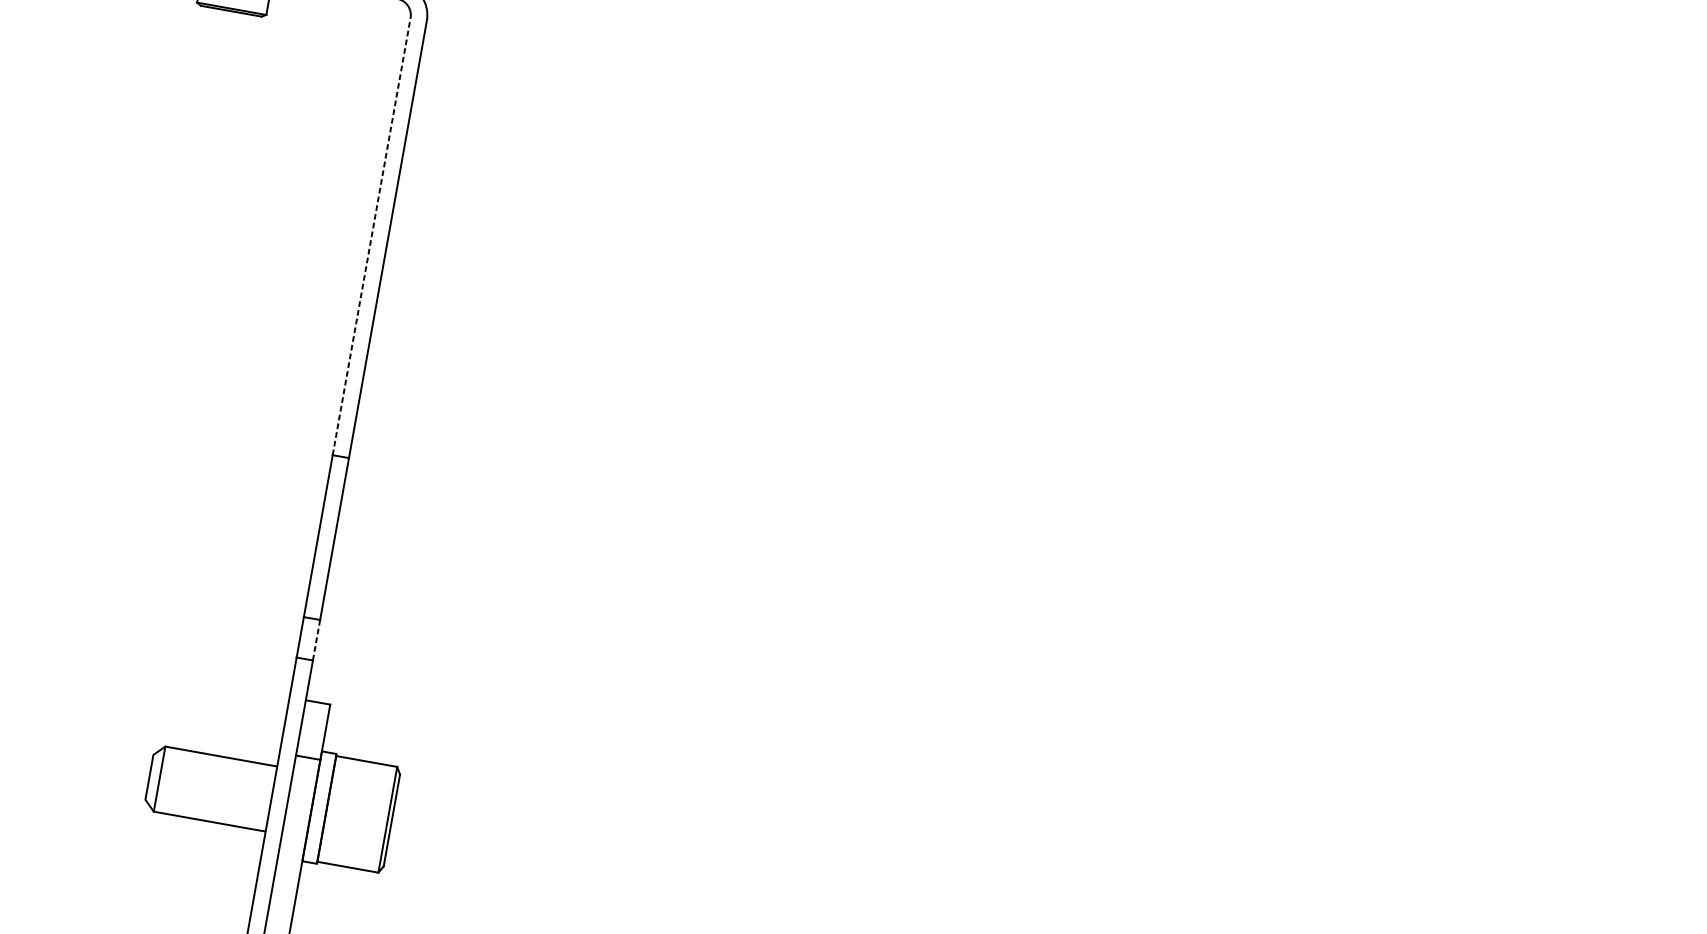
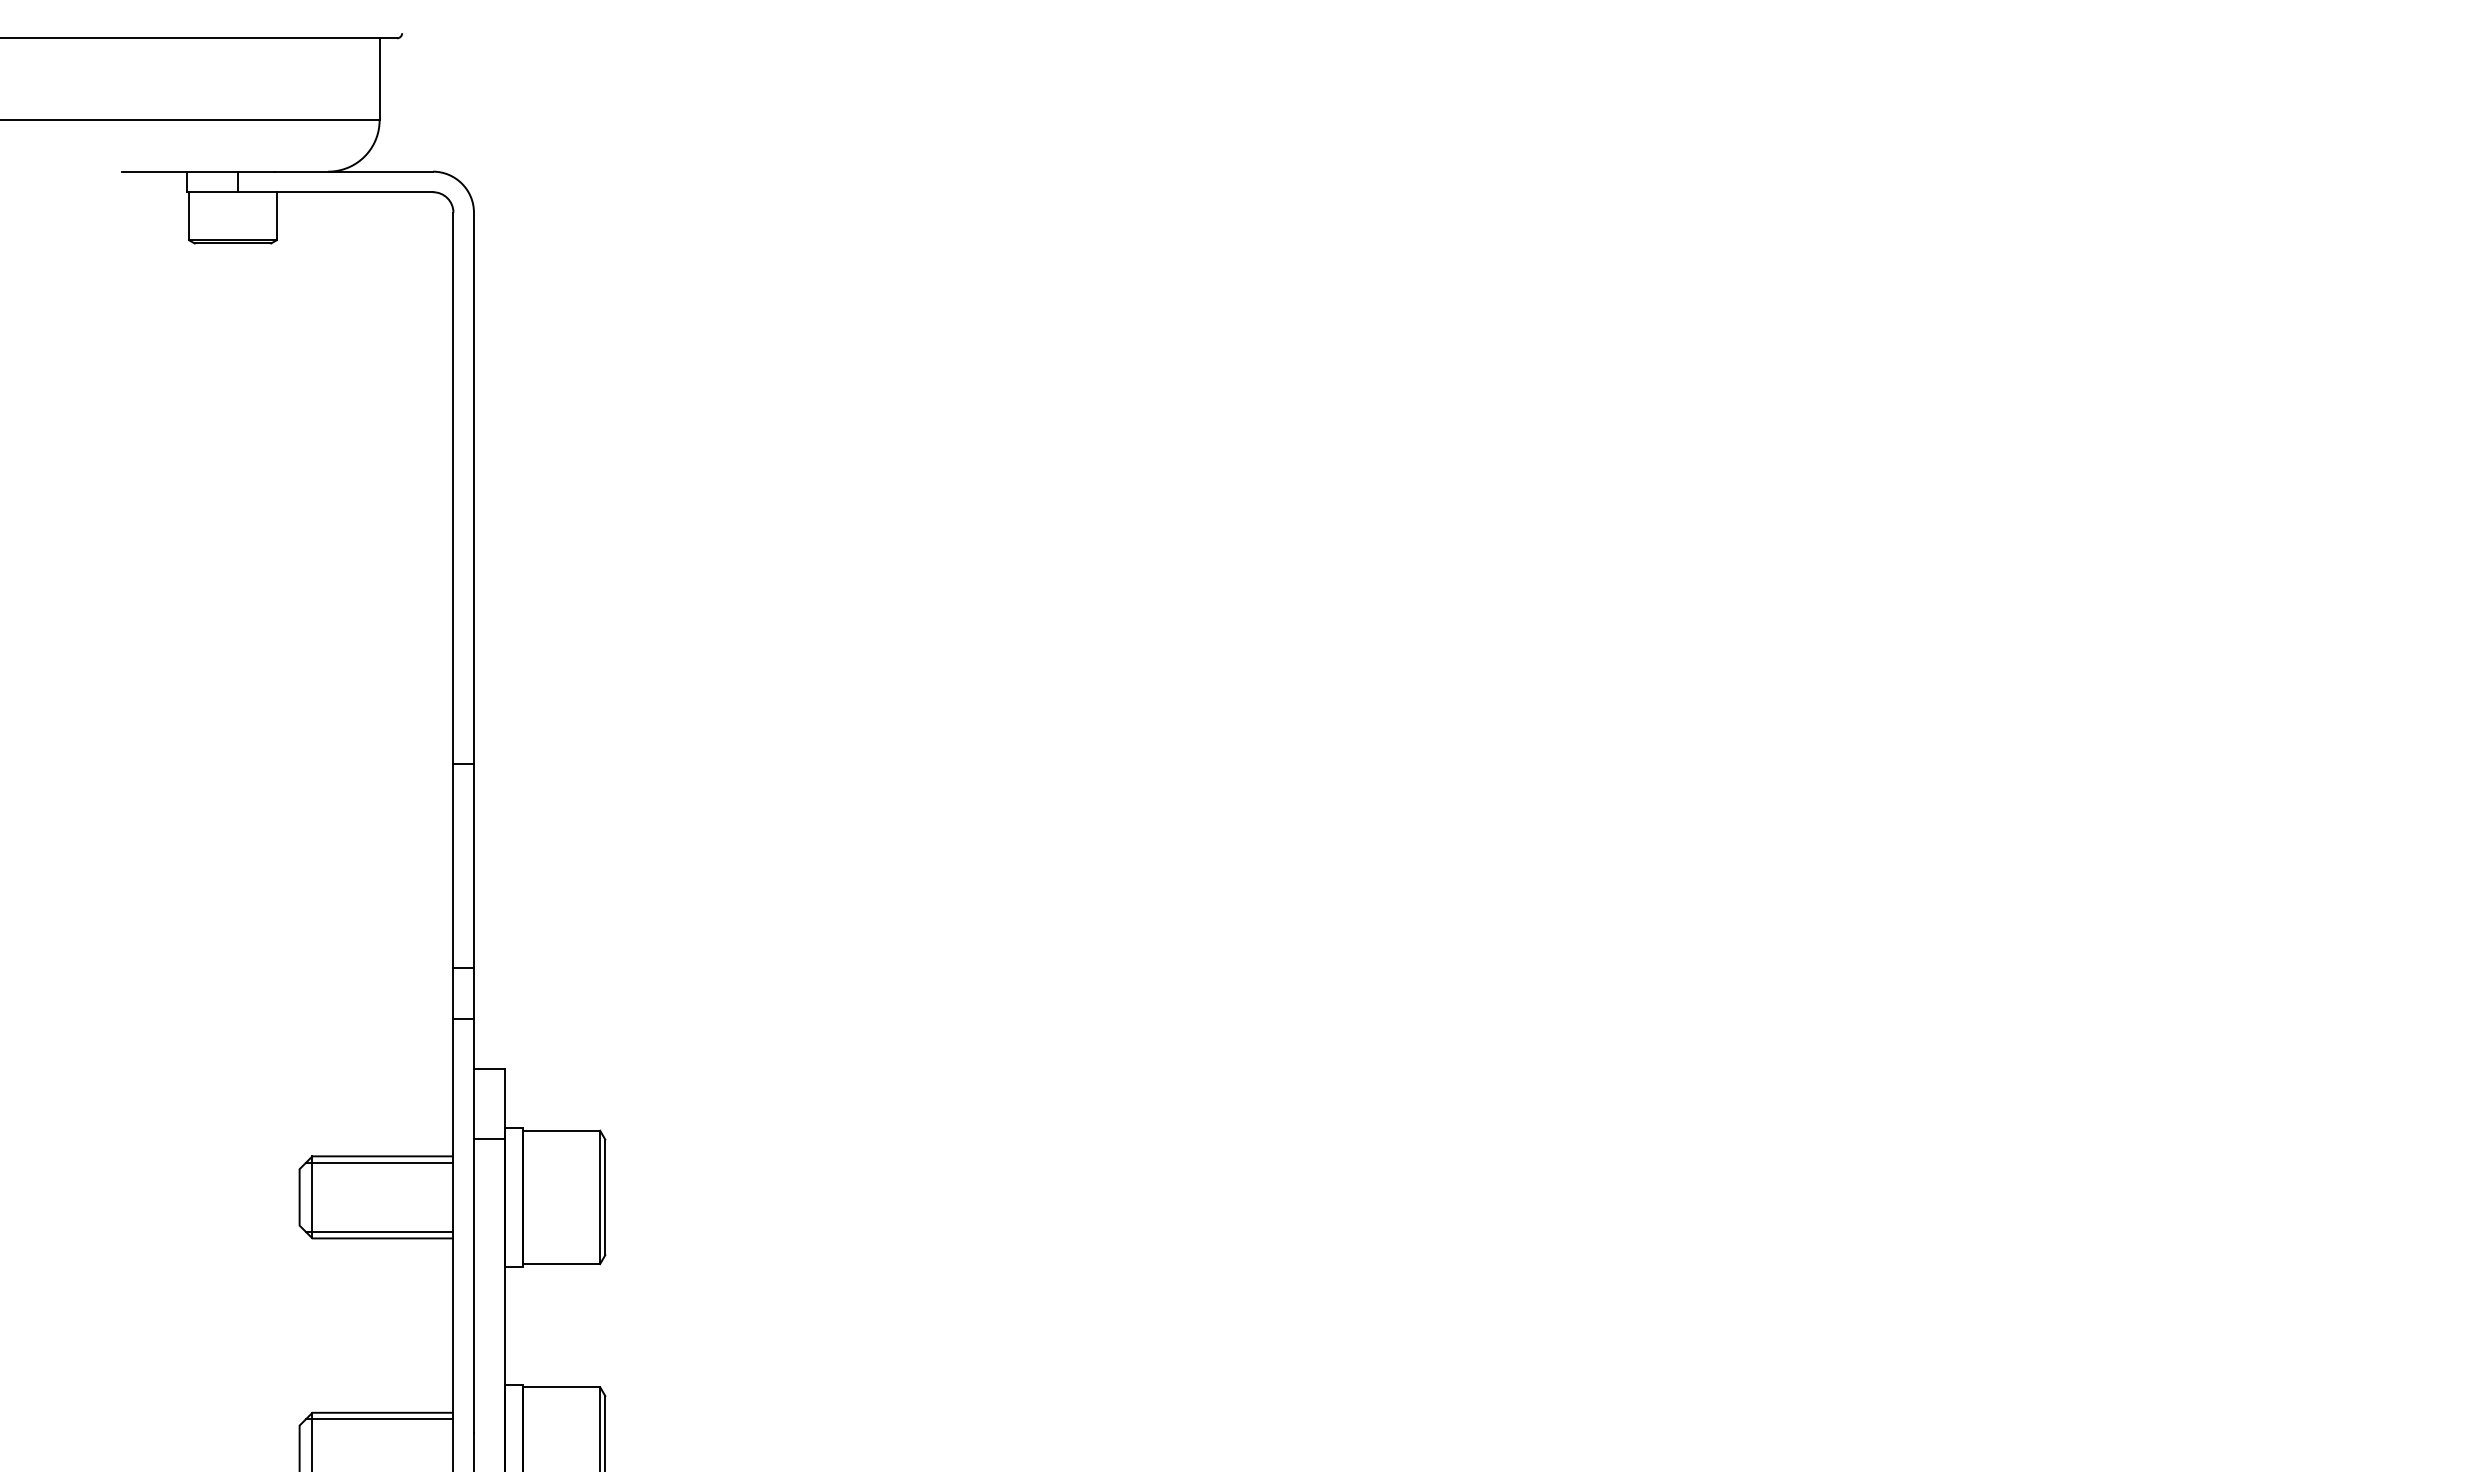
line: (371, 236) -> (453, 488), dashed -> solid
line: (316, 640) -> (473, 993), dashed -> solid
line: (217, 760) -> (379, 1162), added
line: (207, 816) -> (379, 1232), added

